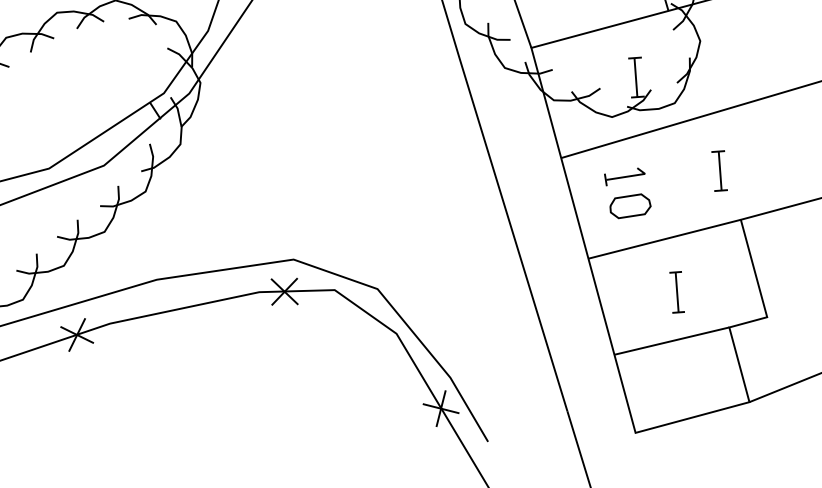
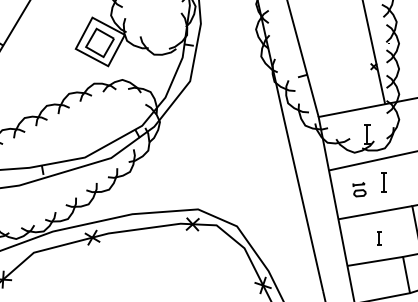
part: (718, 171) -> (383, 182), moved
part: (627, 193) -> (359, 189), size x0.6
part: (677, 292) -> (379, 238), size x0.7

